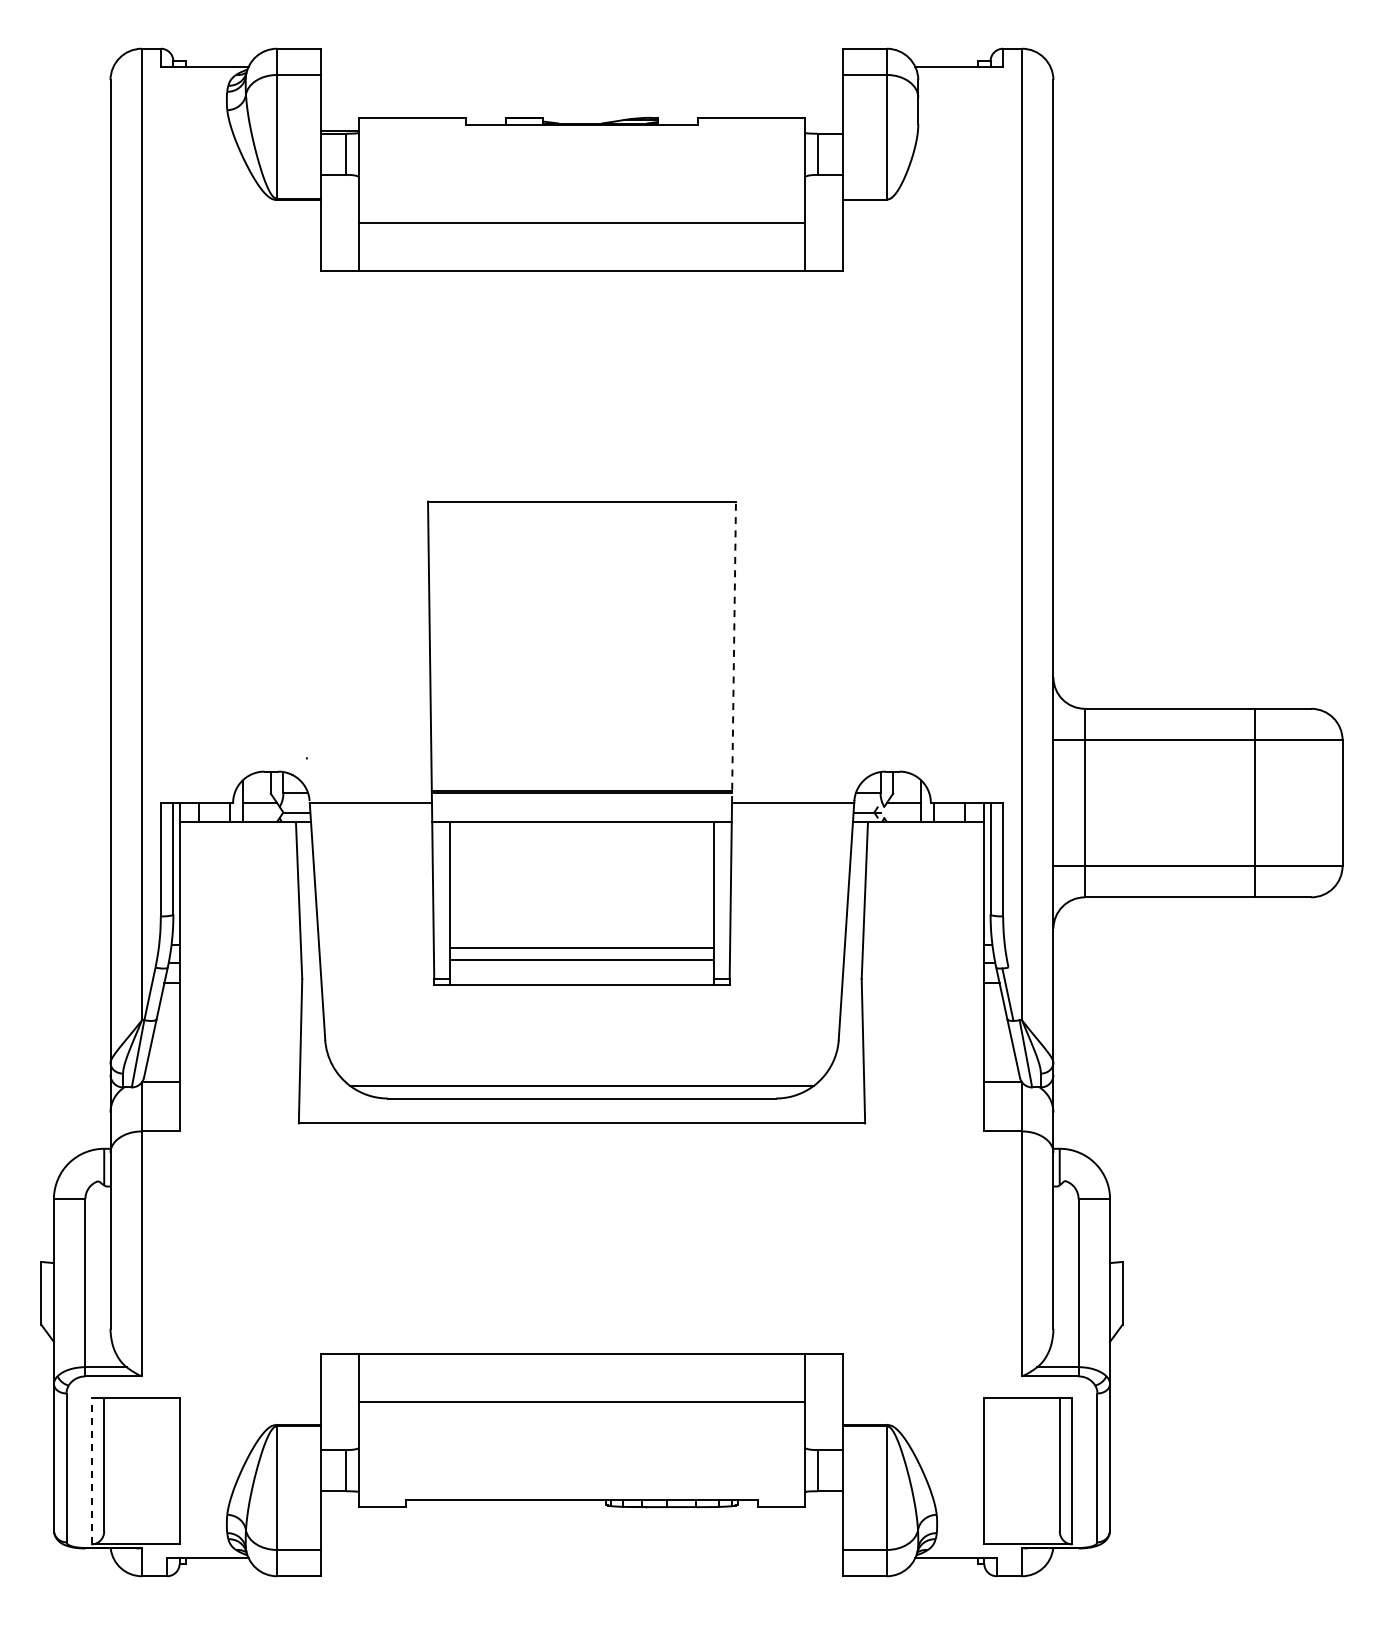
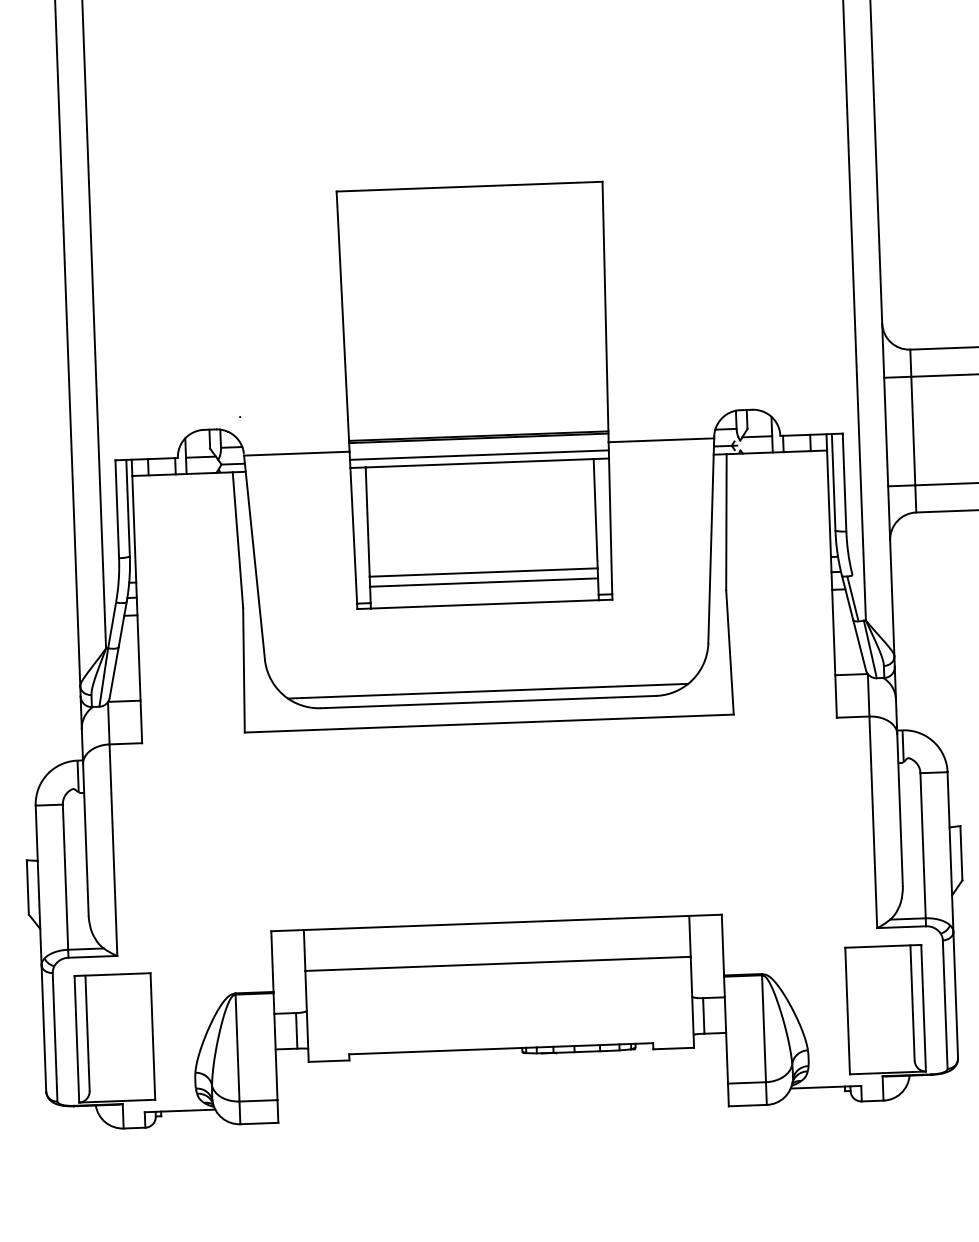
line: (734, 652) -> (606, 312), dashed -> solid
line: (581, 812) -> (478, 455), added
line: (91, 1470) -> (76, 1038), dashed -> solid

